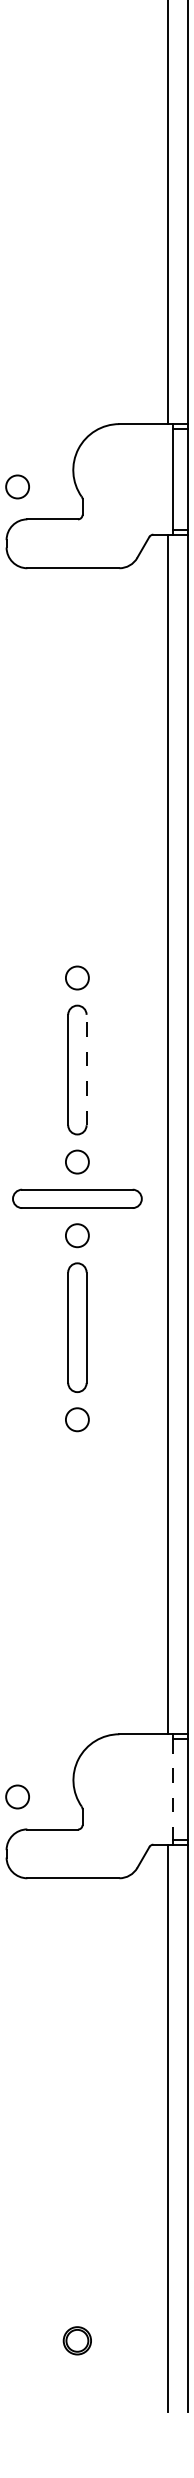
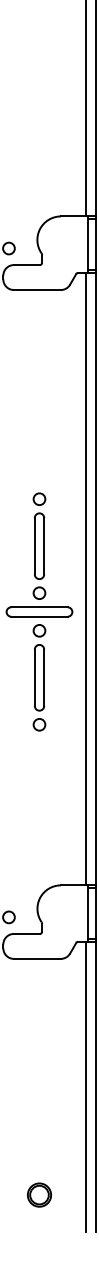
line: (87, 1068) -> (44, 545), dashed -> solid
line: (173, 1789) -> (88, 913), dashed -> solid
part: (77, 2339) -> (39, 1194), size x1.67

